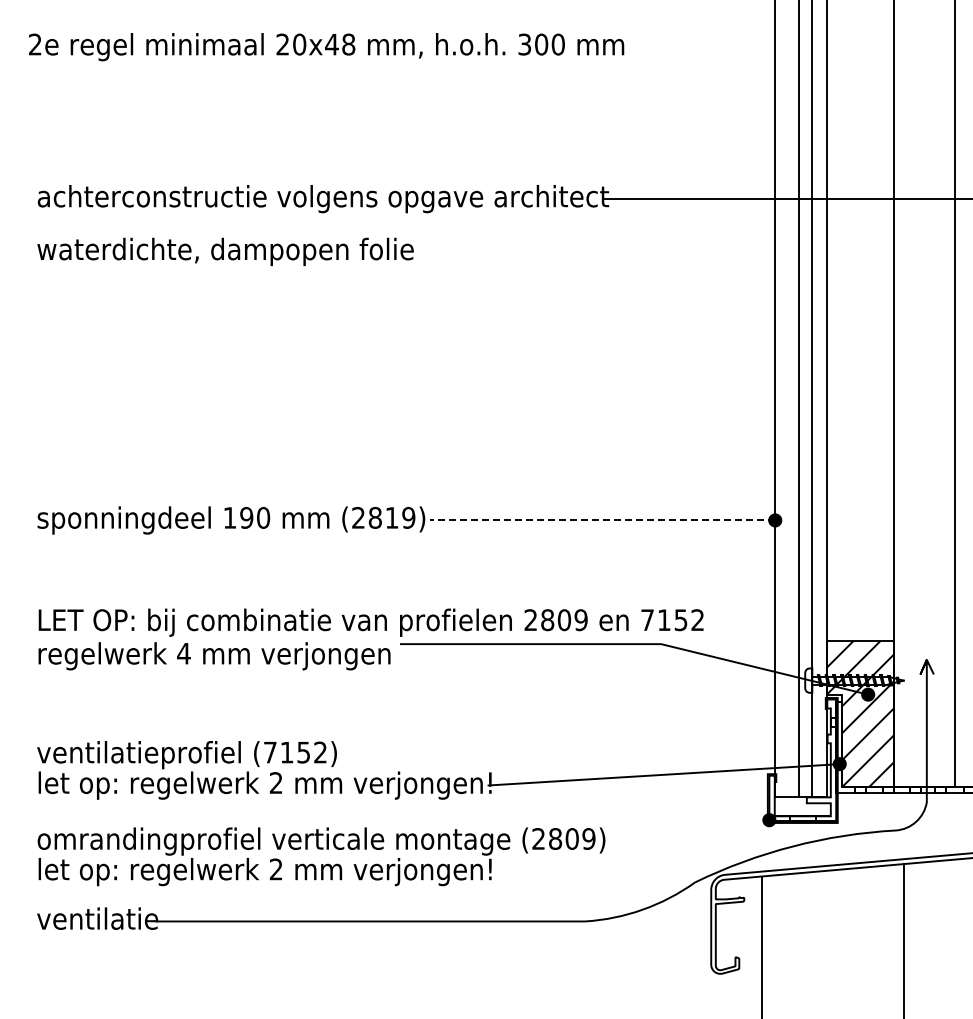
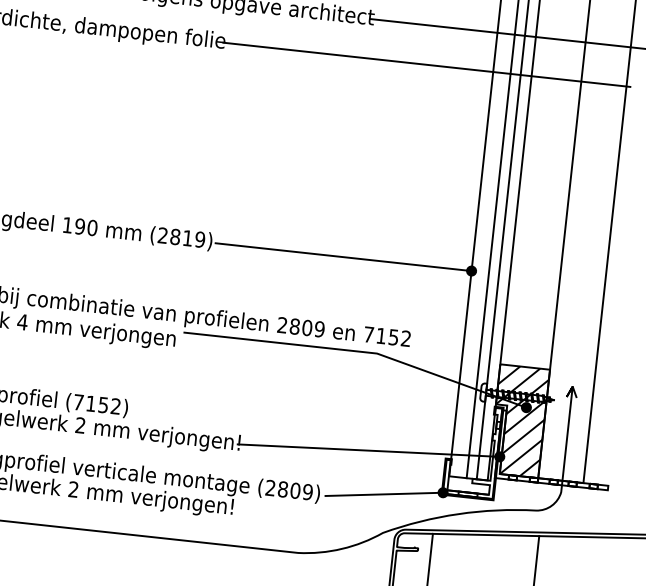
line: (685, 251) -> (426, 64), added
line: (602, 520) -> (343, 257), dashed -> solid
line: (691, 830) -> (384, 494), added

